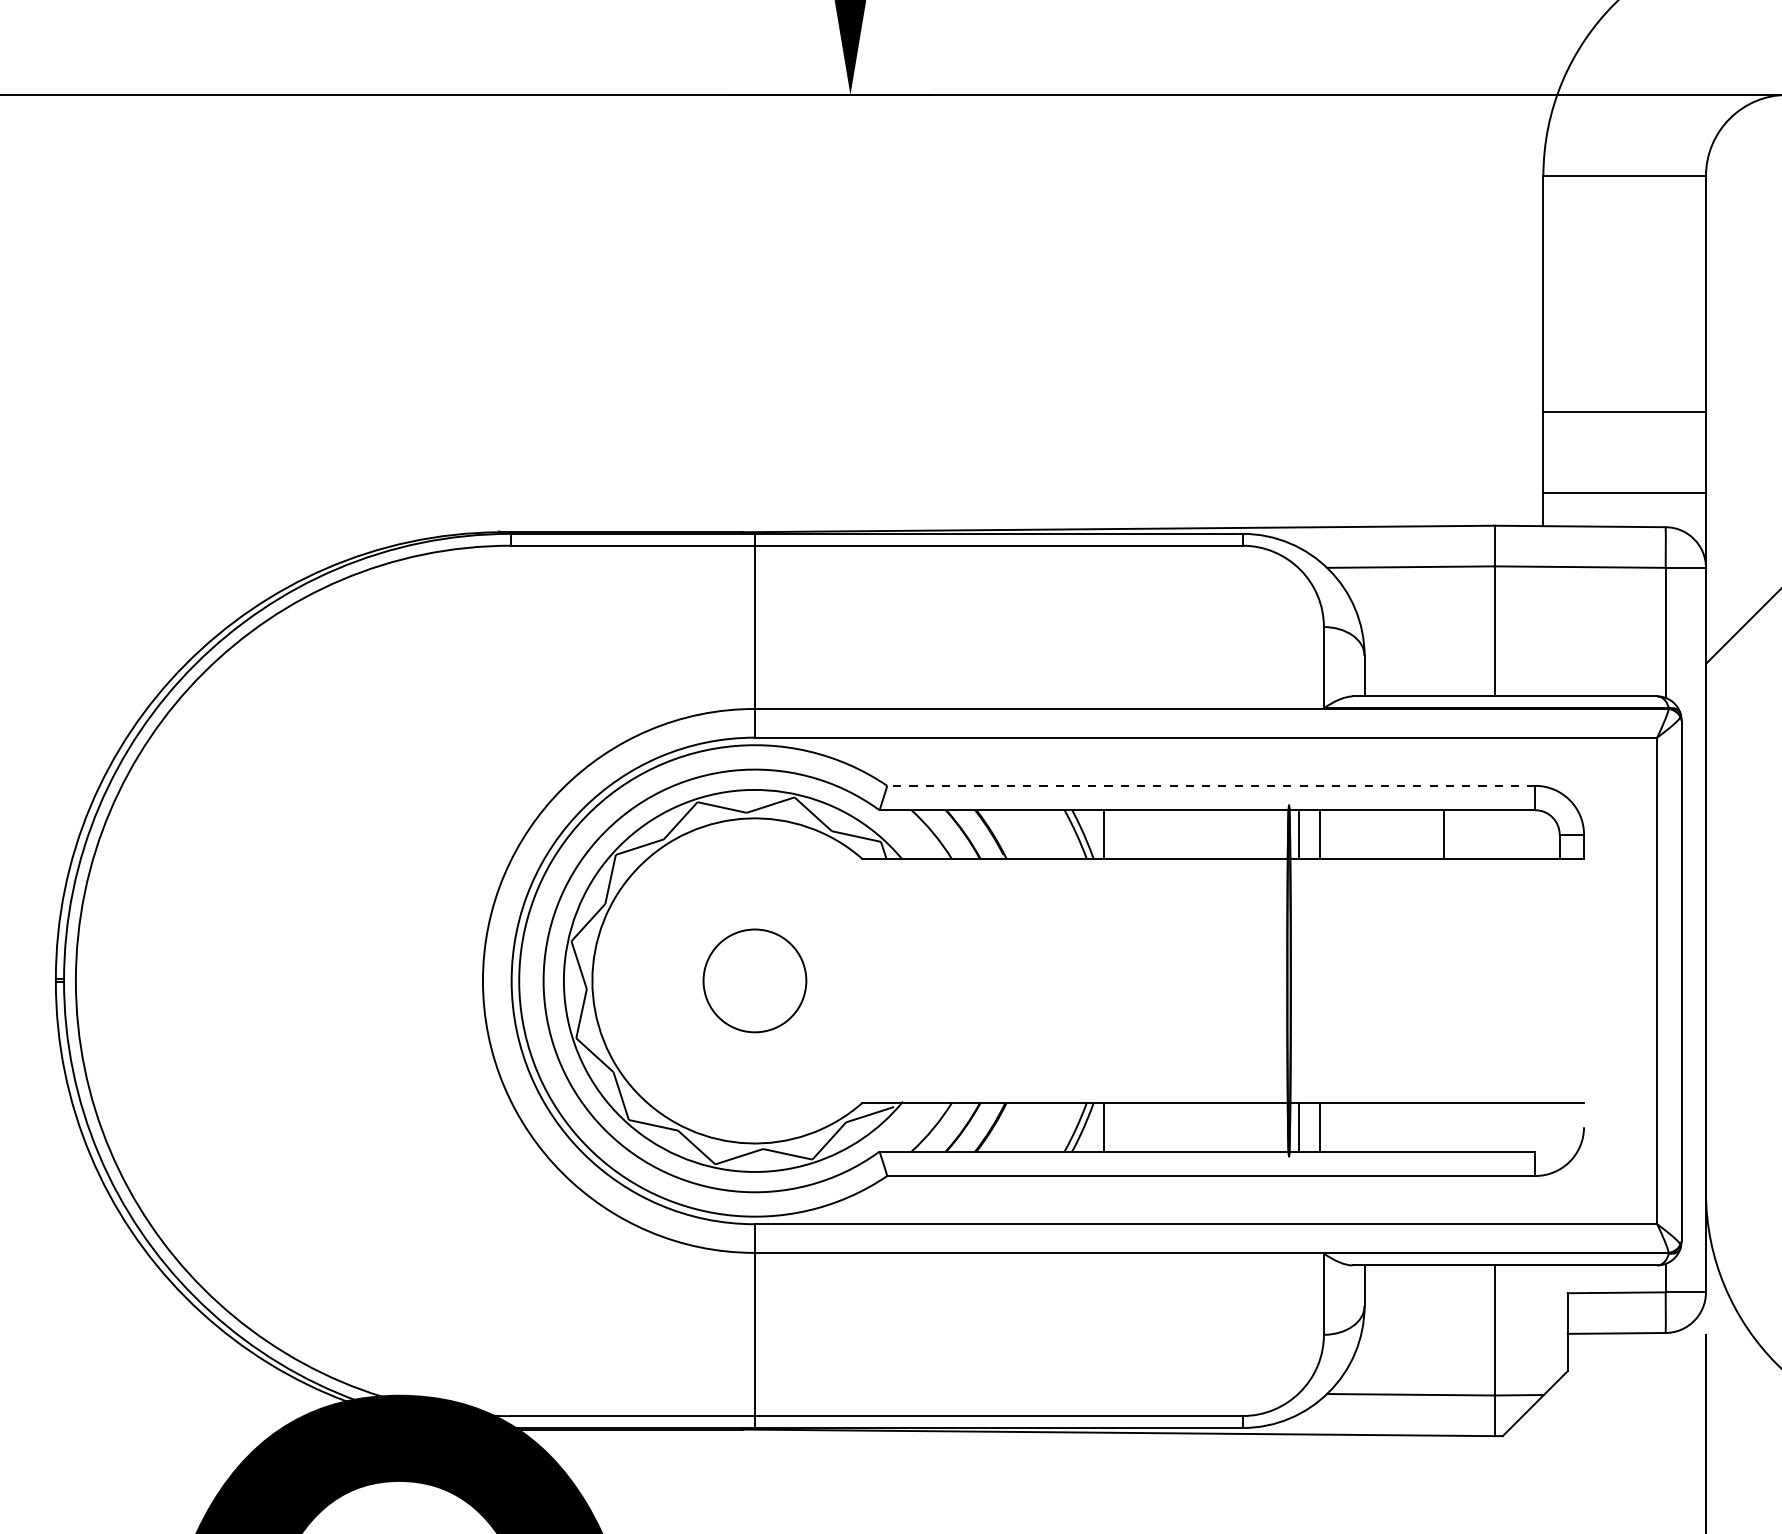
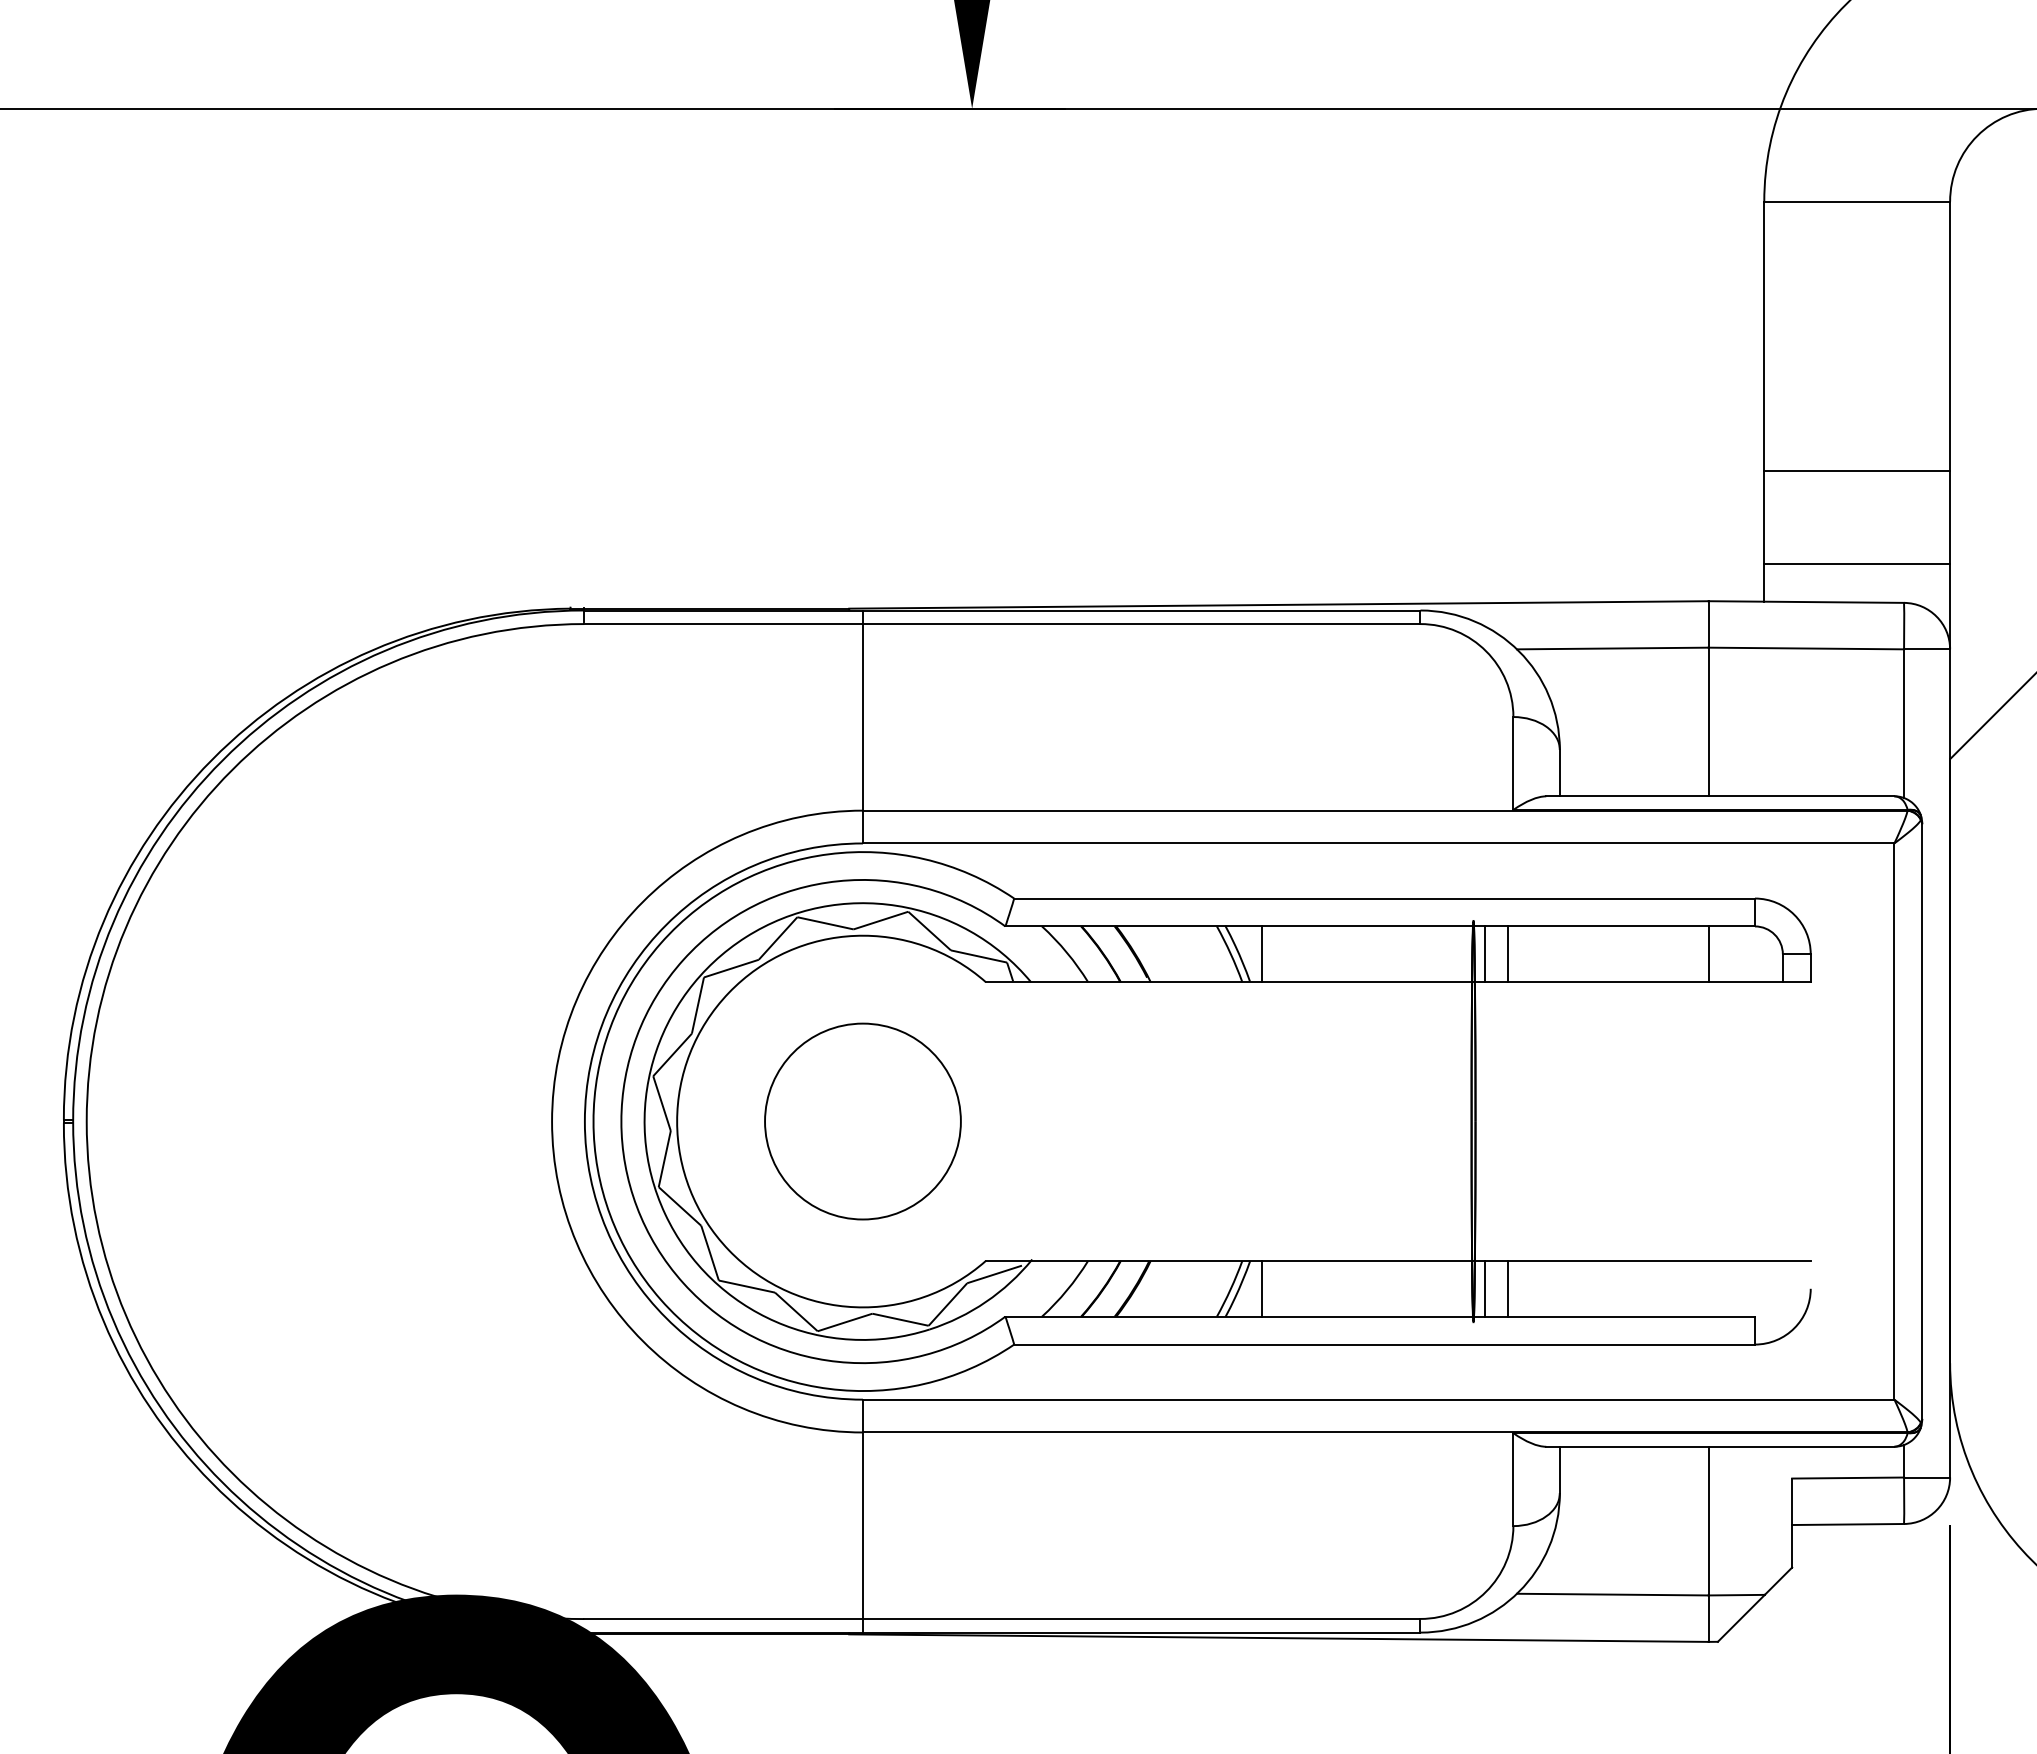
line: (1211, 785) -> (1384, 898), dashed -> solid
line: (1443, 834) -> (1708, 954), moved
circle: (754, 980) -> (862, 1121), size x1.67

